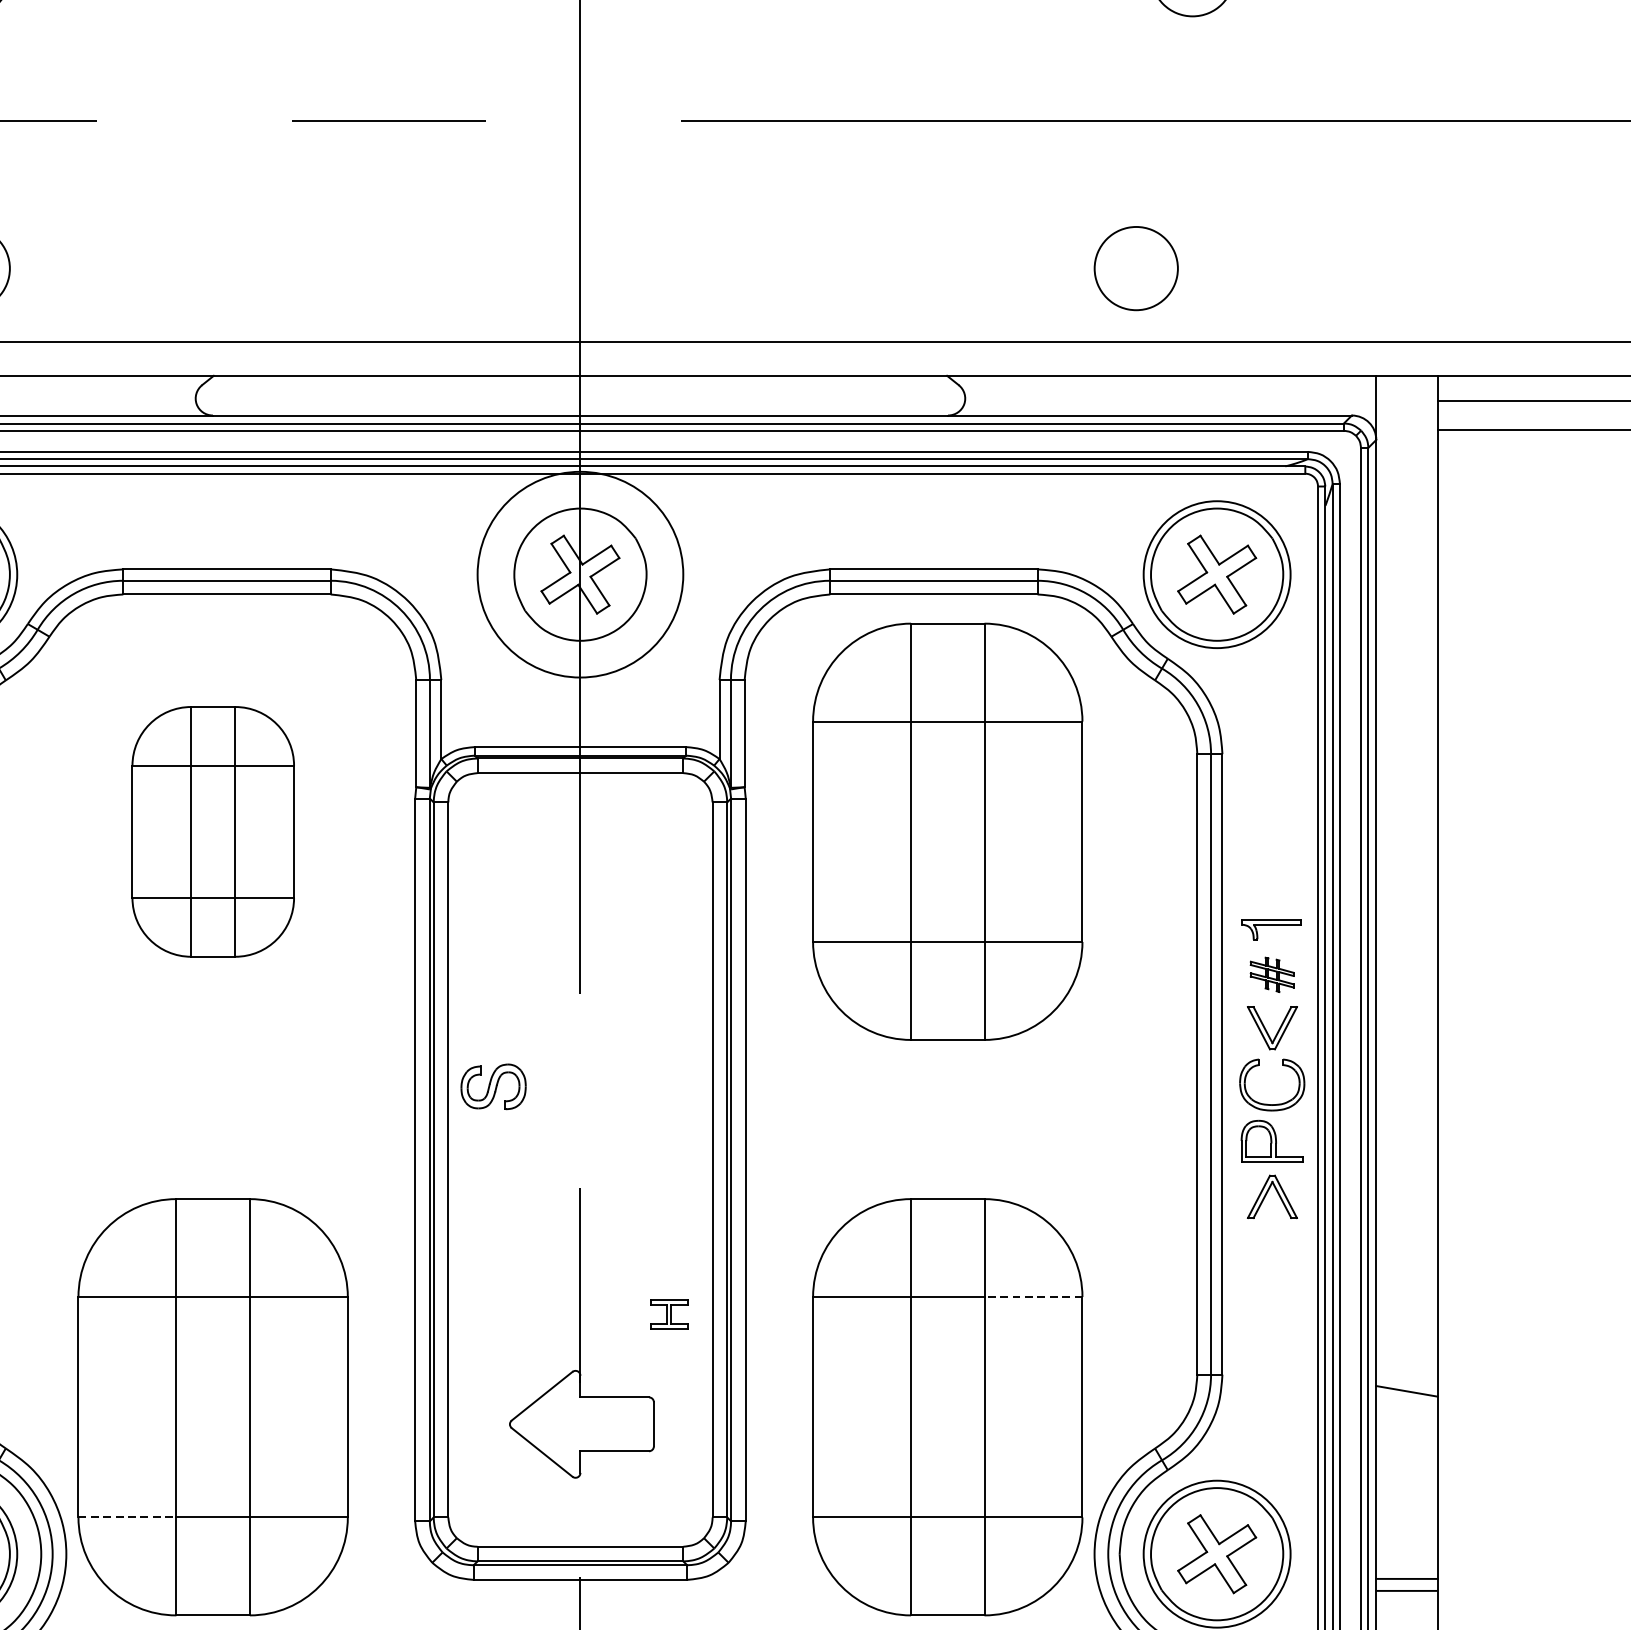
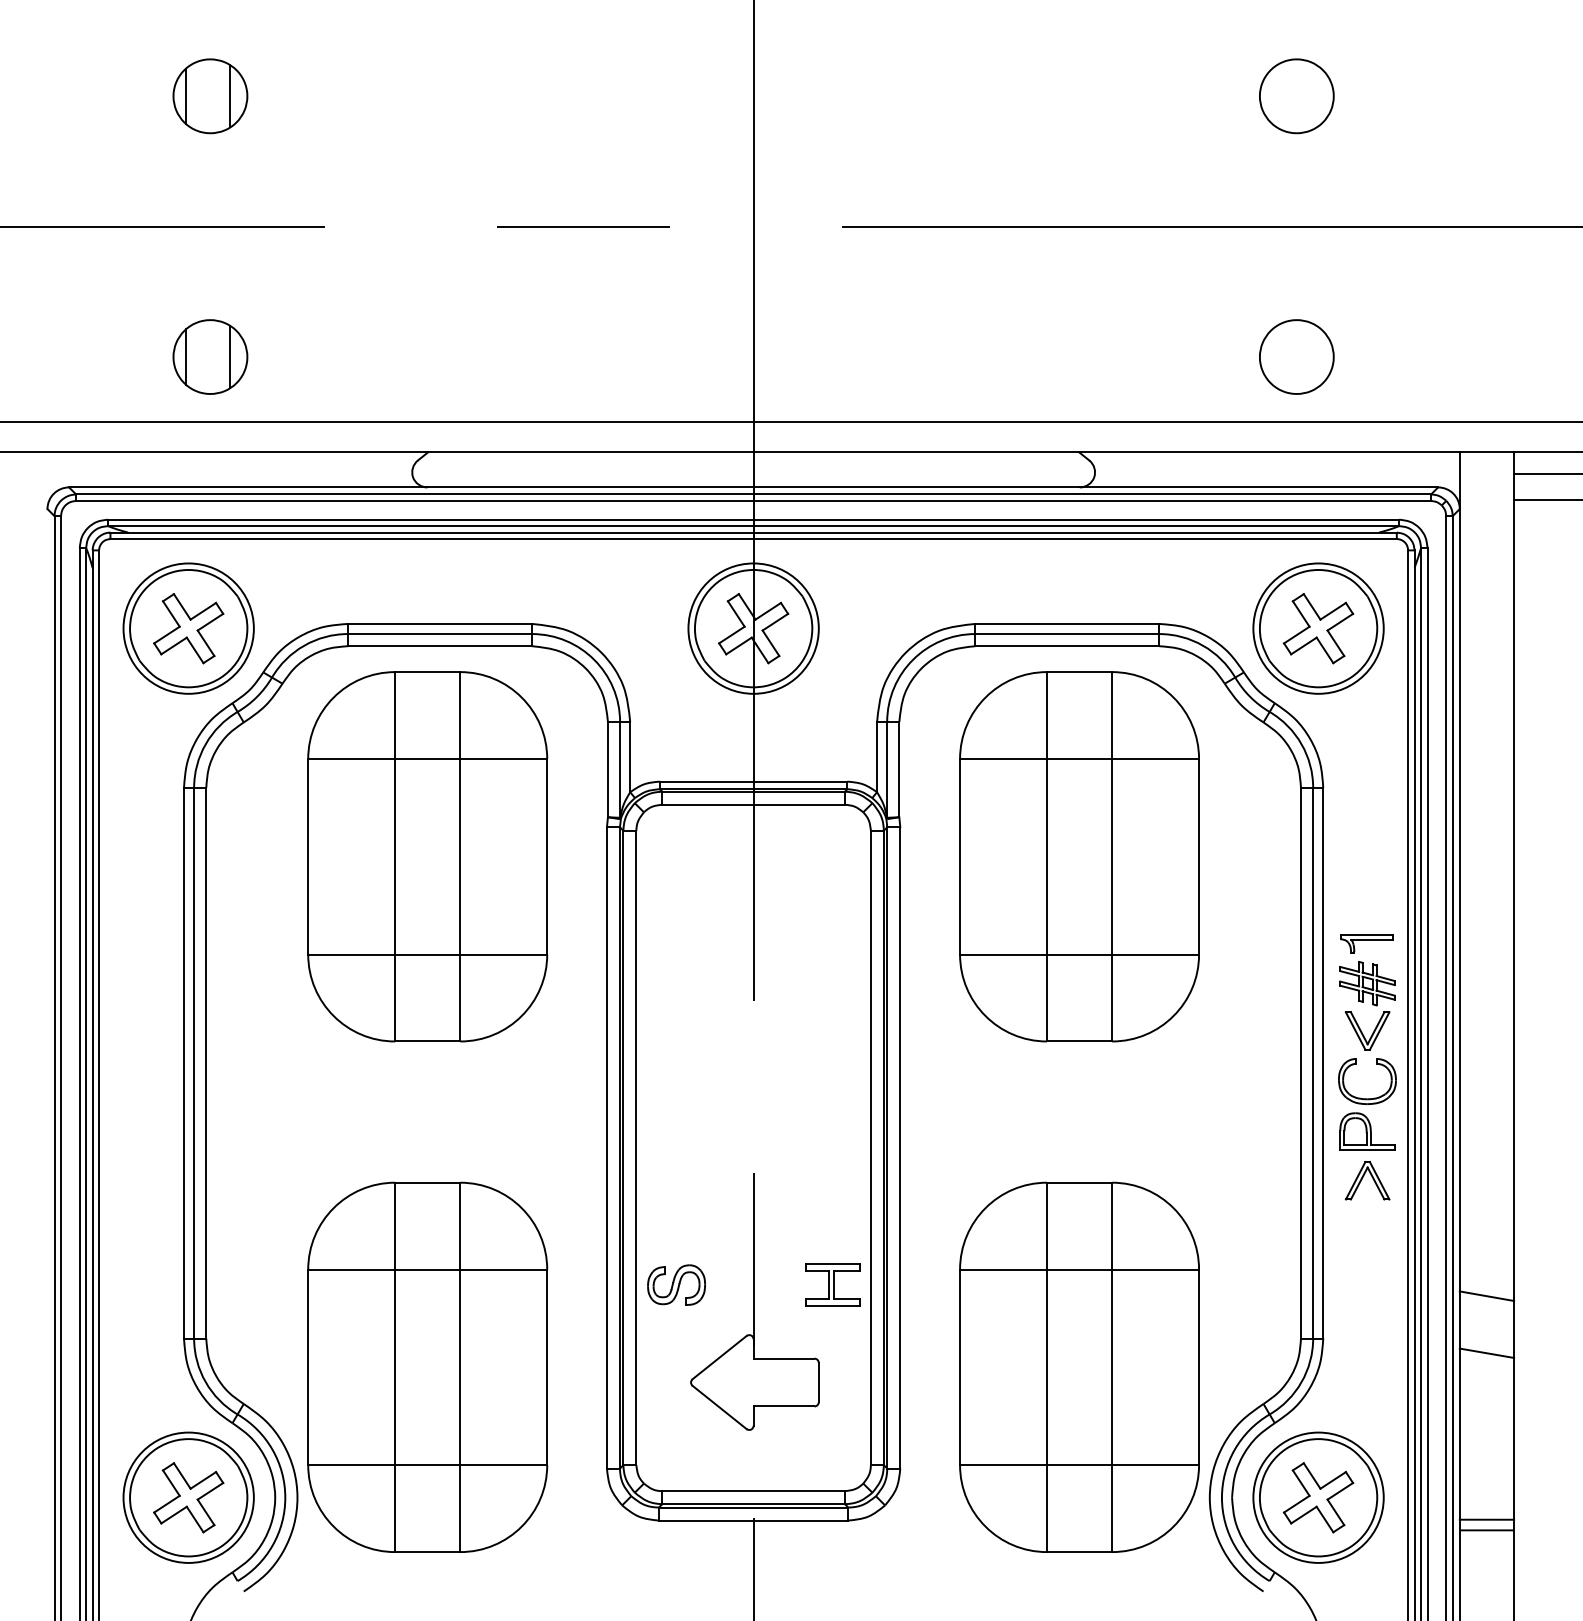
part: (1135, 267) -> (1296, 356), moved
circle: (580, 574) -> (753, 628), size x0.71
part: (212, 831) -> (427, 856), size x1.67
part: (1272, 974) -> (1367, 983), size x1.43
part: (493, 1086) -> (676, 1284), moved
line: (1033, 1296) -> (1155, 1269), dashed -> solid
part: (669, 1313) -> (832, 1284), size x1.67
line: (1406, 1327) -> (1486, 1296), added
line: (128, 1517) -> (352, 1465), dashed -> solid

